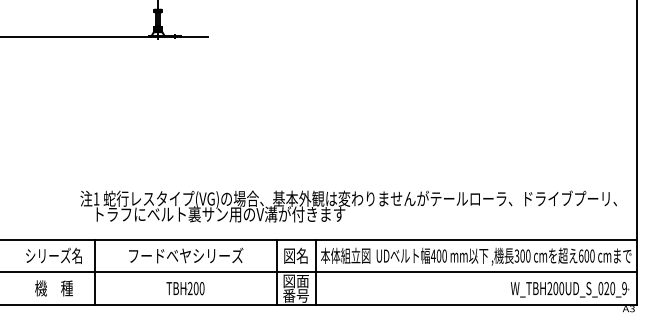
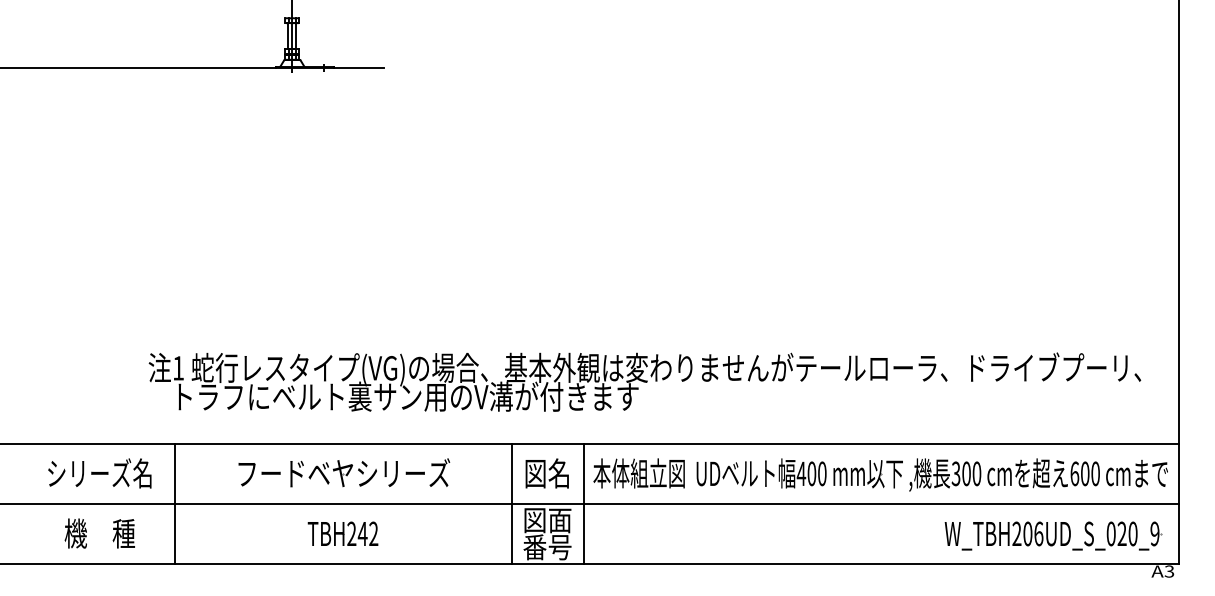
text: (198, 288) -> (367, 533), TBH200 -> TBH242
text: (561, 288) -> (1038, 533), W_TBH200UD_S_020_9 -> W_TBH206UD_S_020_9

